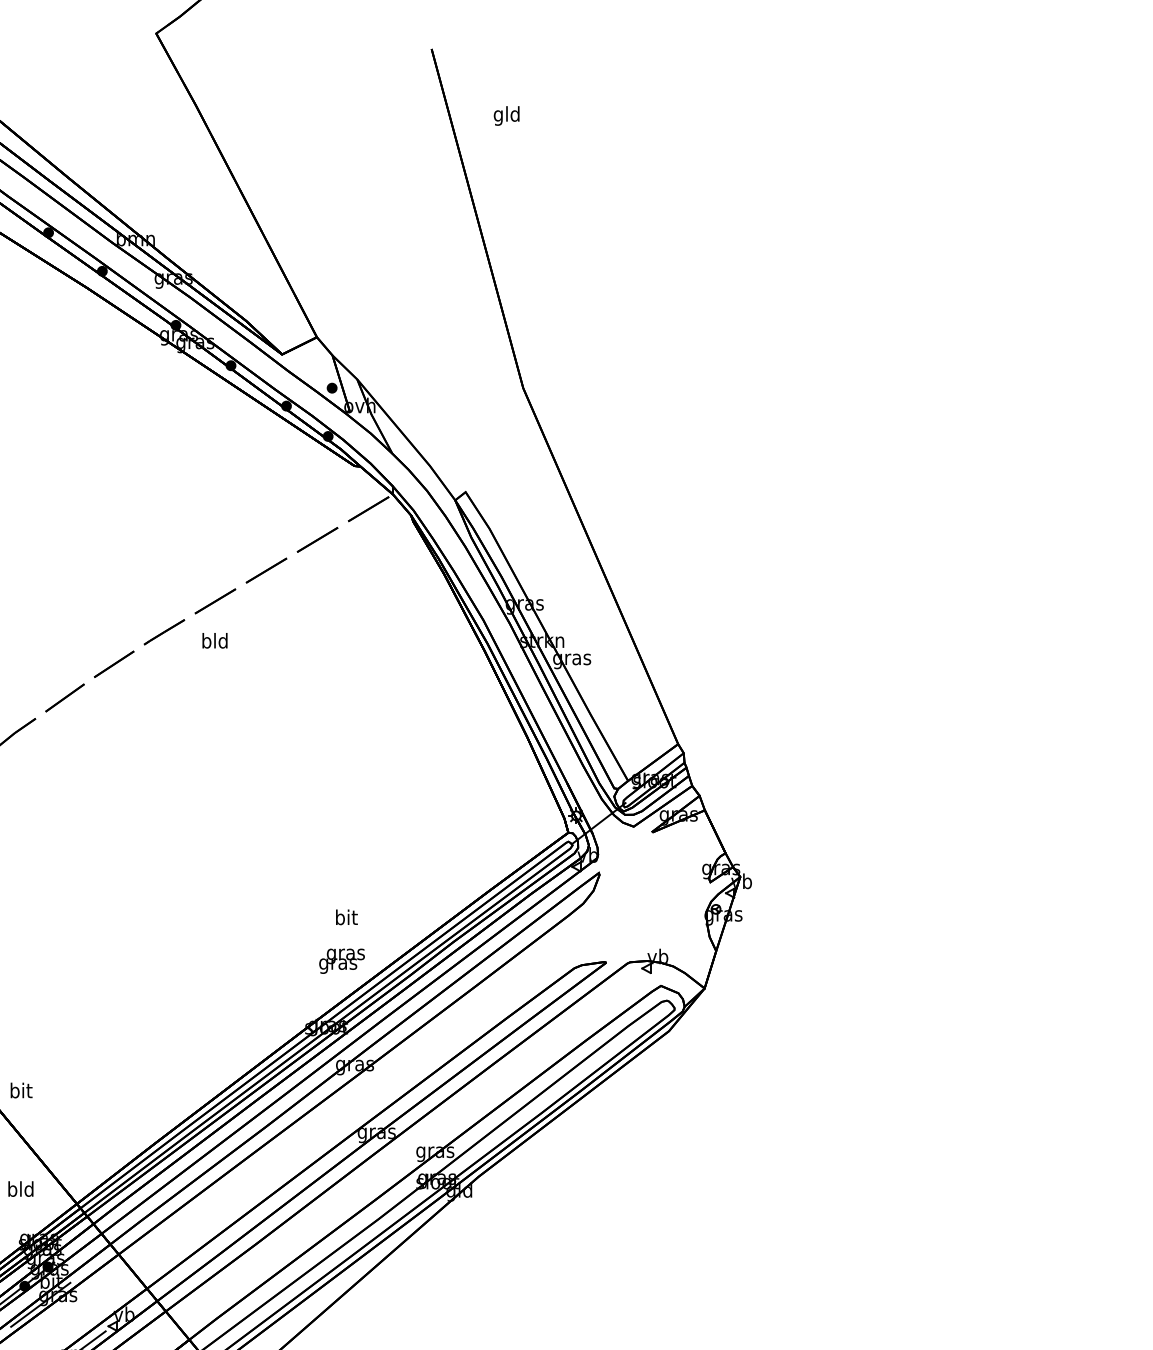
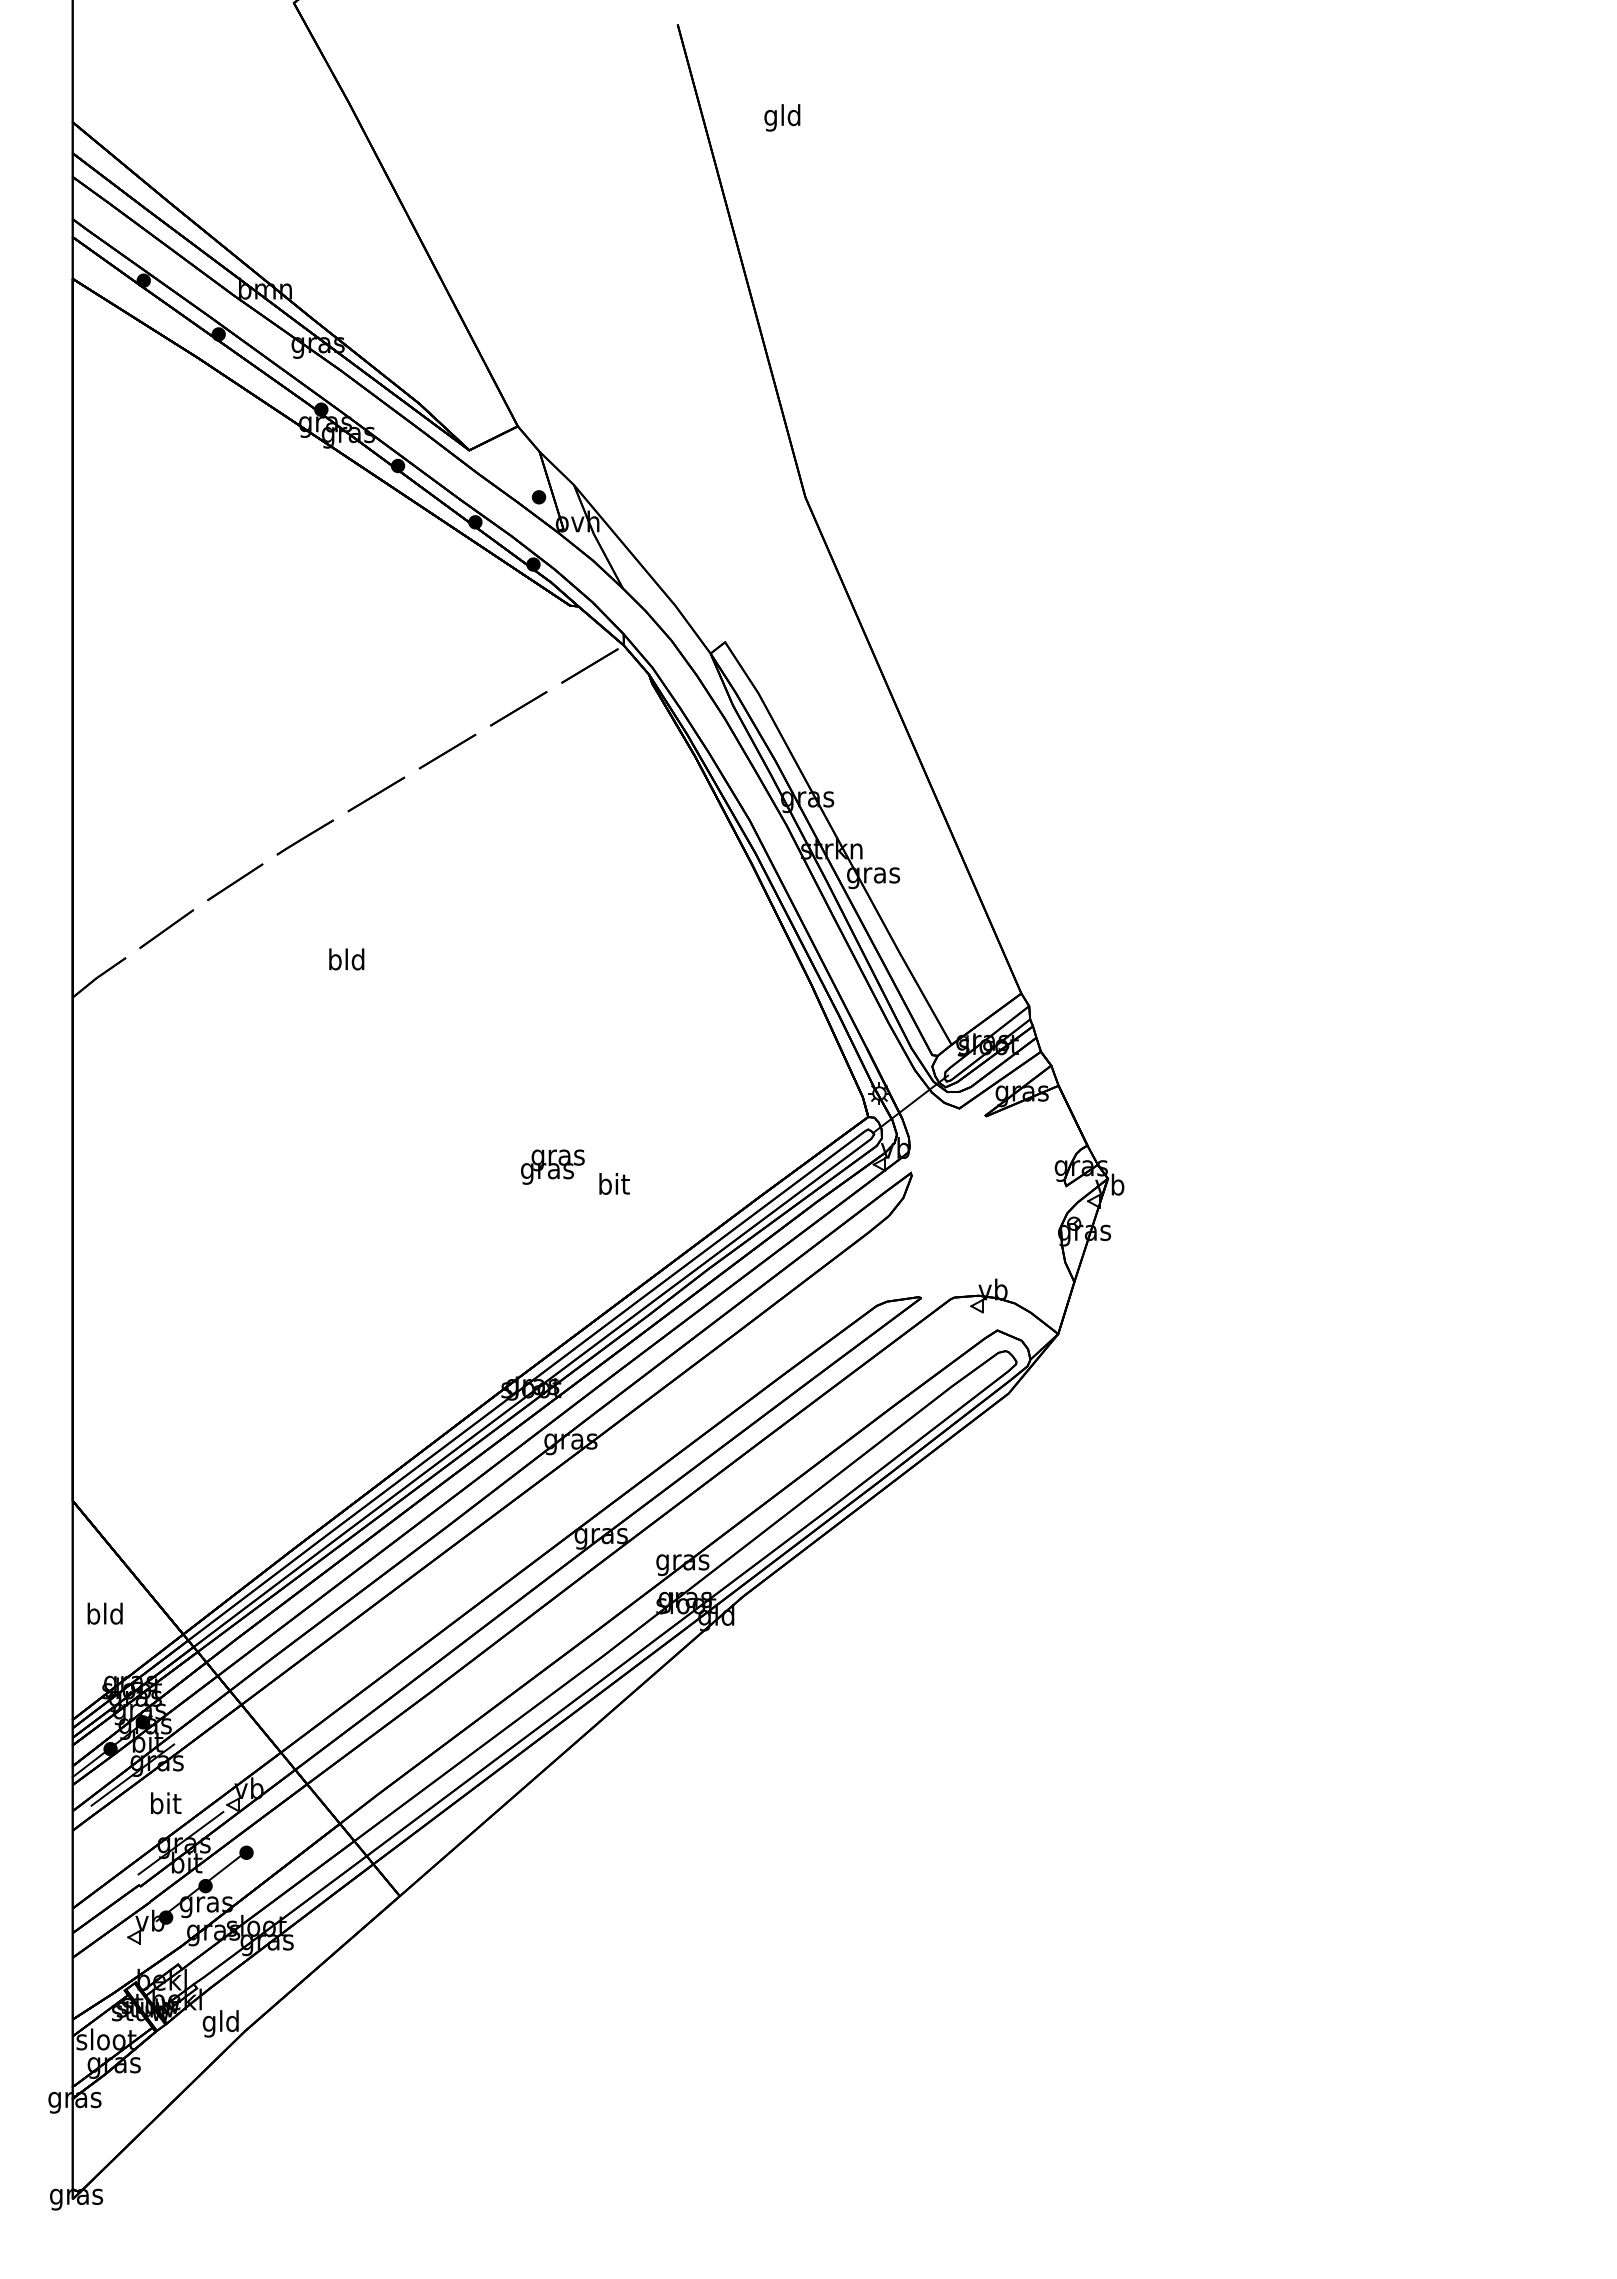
text: (214, 640) -> (346, 959), moved
text: (346, 917) -> (614, 1183), moved
text: (341, 960) -> (552, 1166), moved
text: (21, 1090) -> (166, 1803), moved

